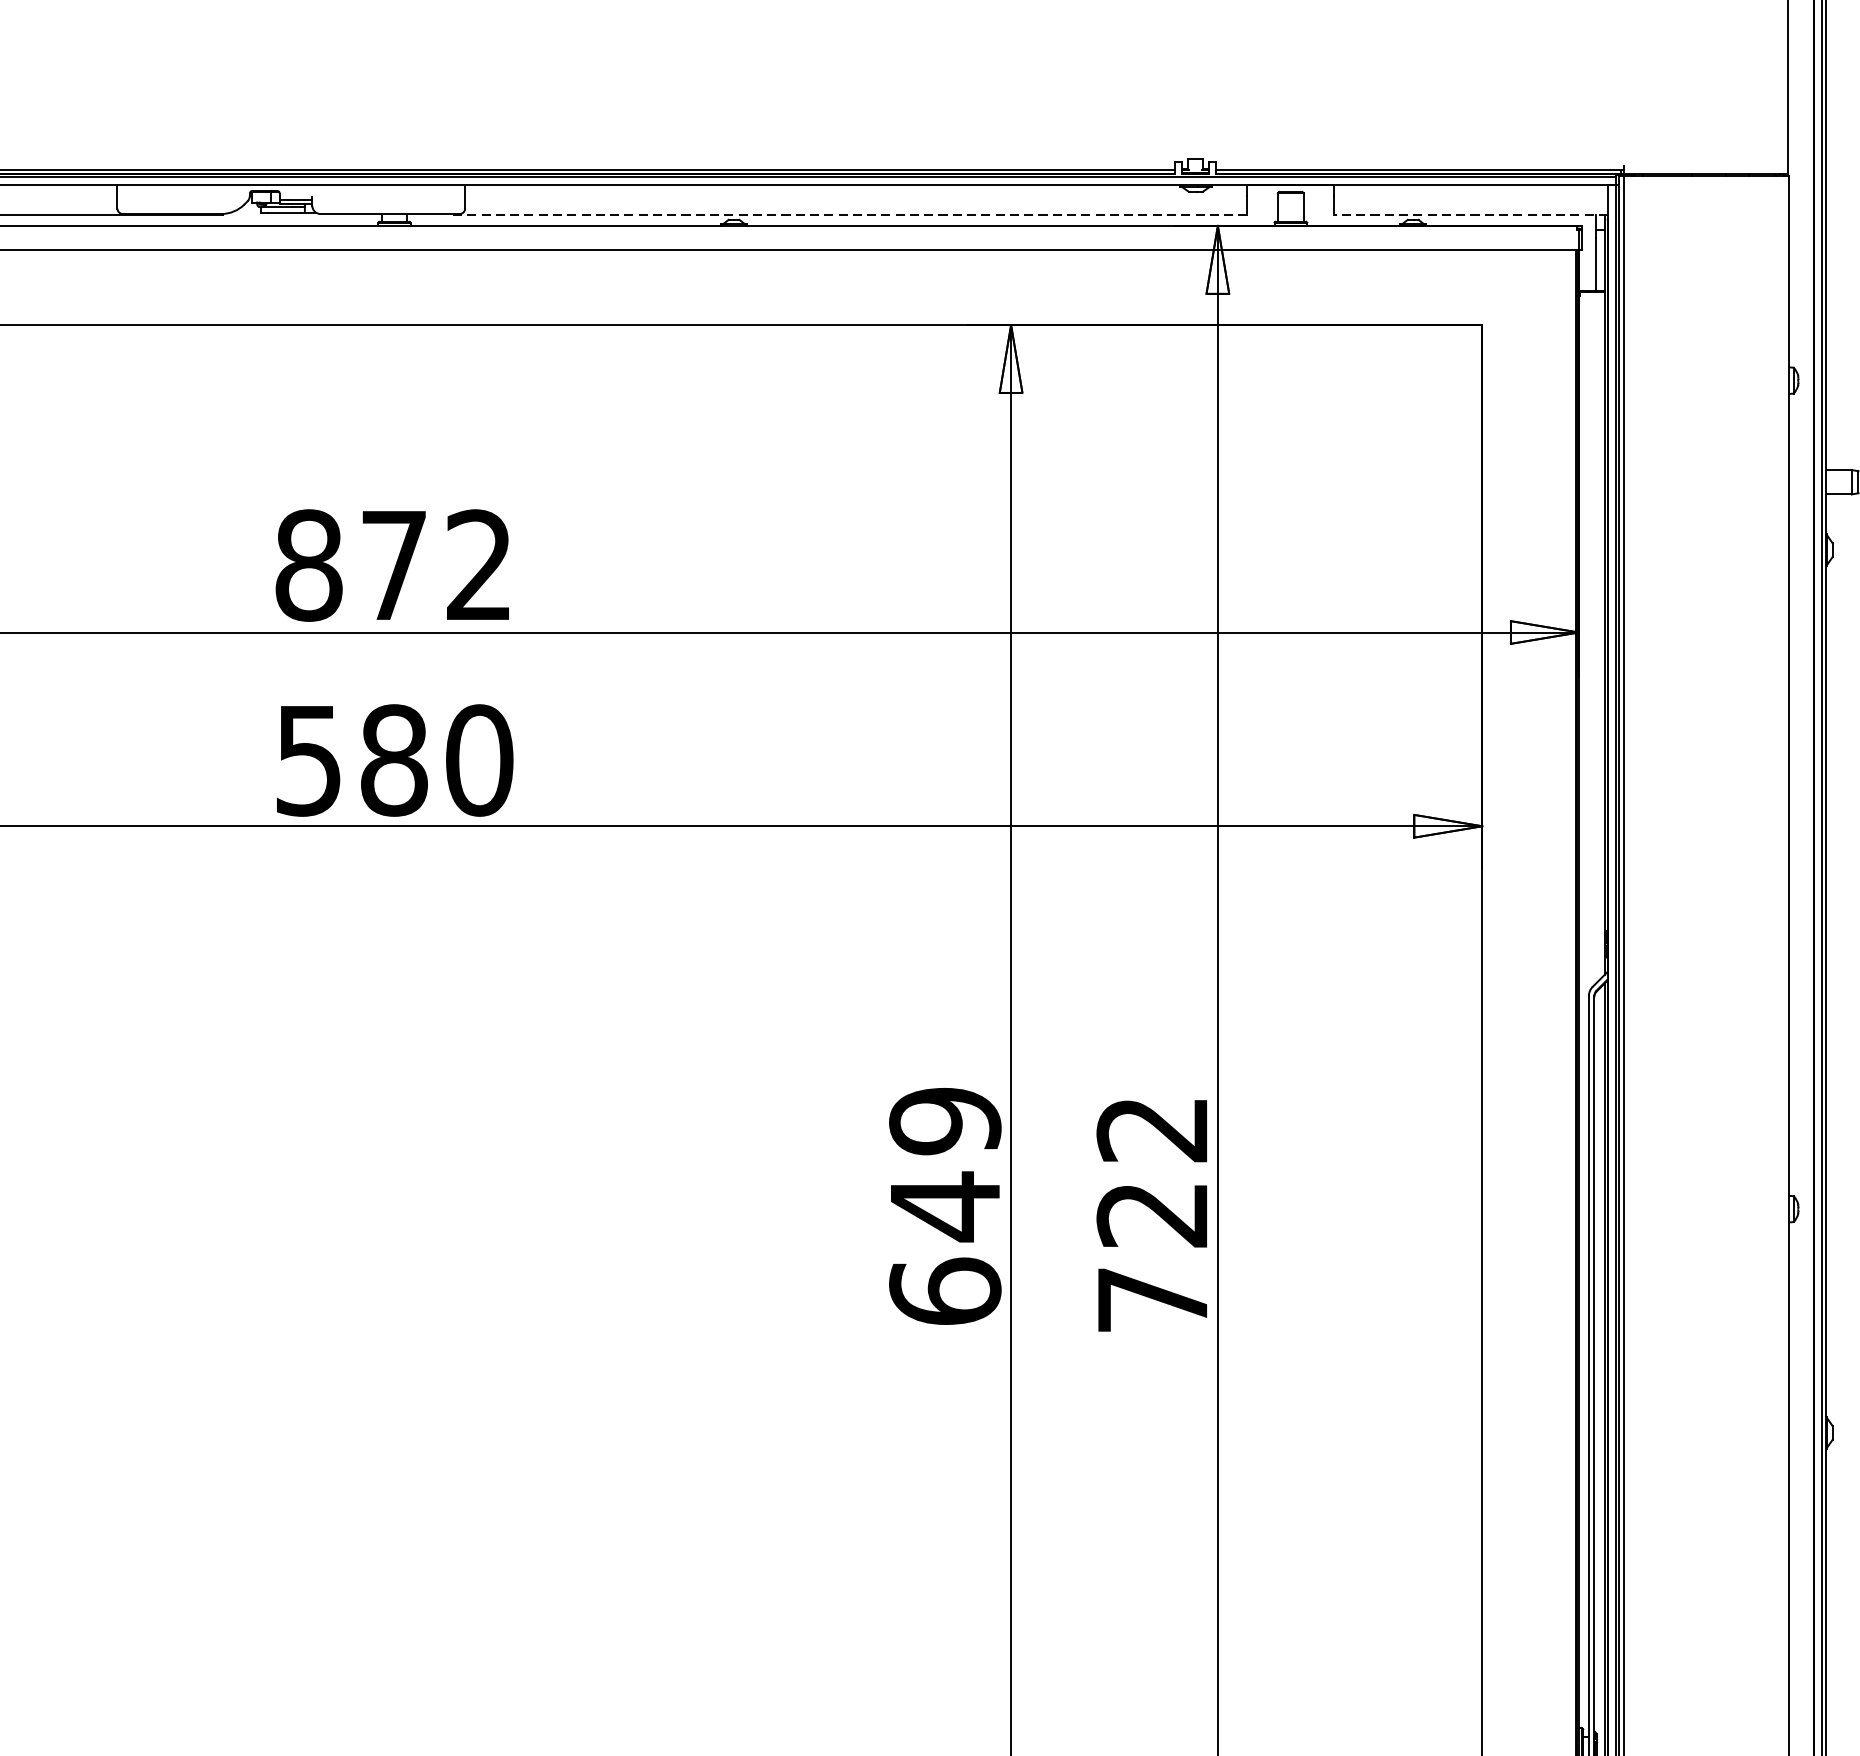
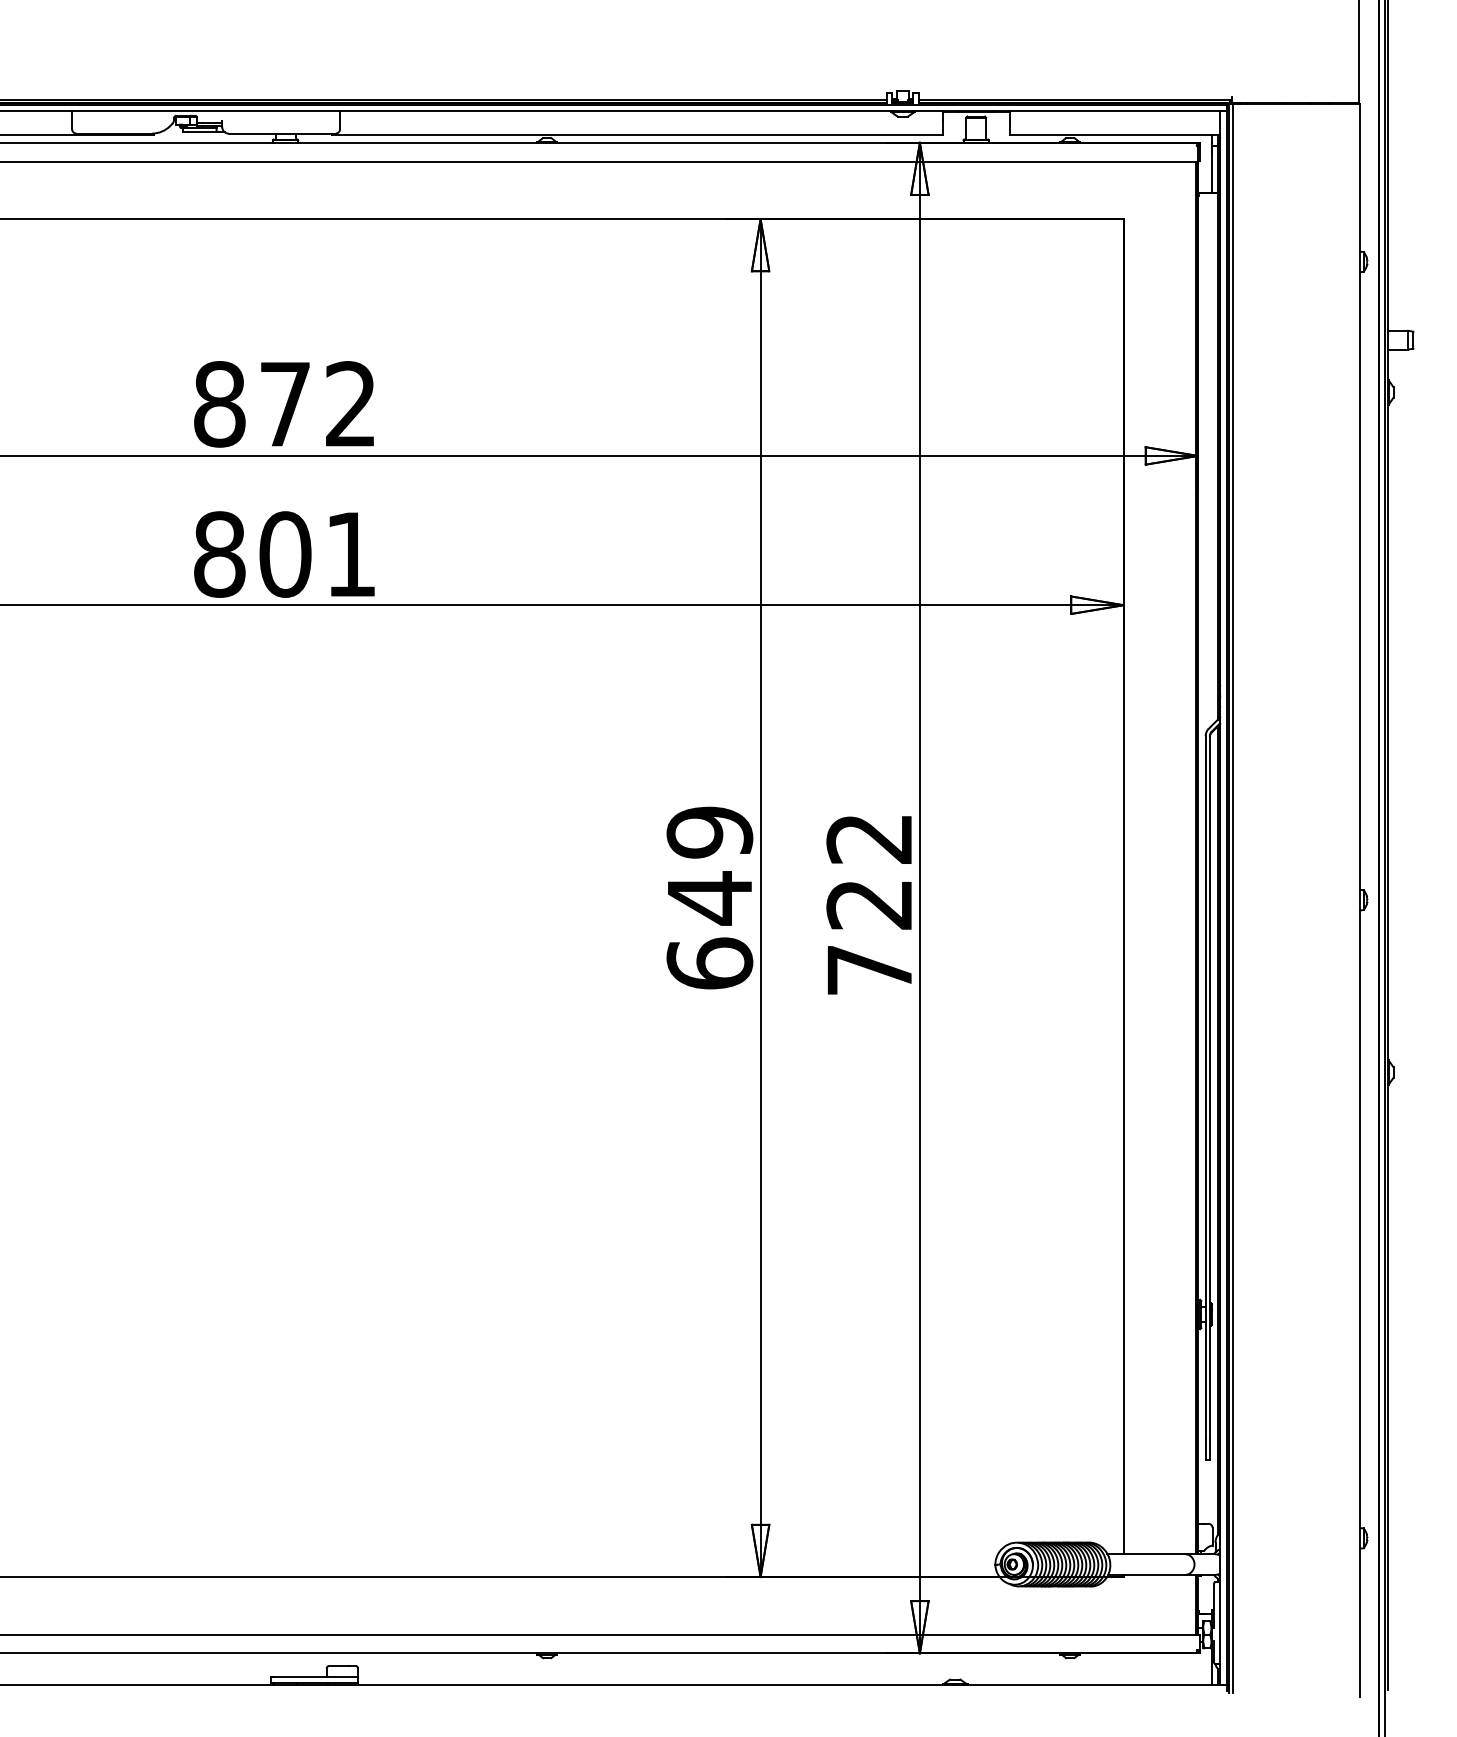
line: (851, 215) -> (637, 134), dashed -> solid
line: (1470, 215) -> (1114, 134), dashed -> solid
text: (394, 760) -> (285, 554), 580 -> 801

